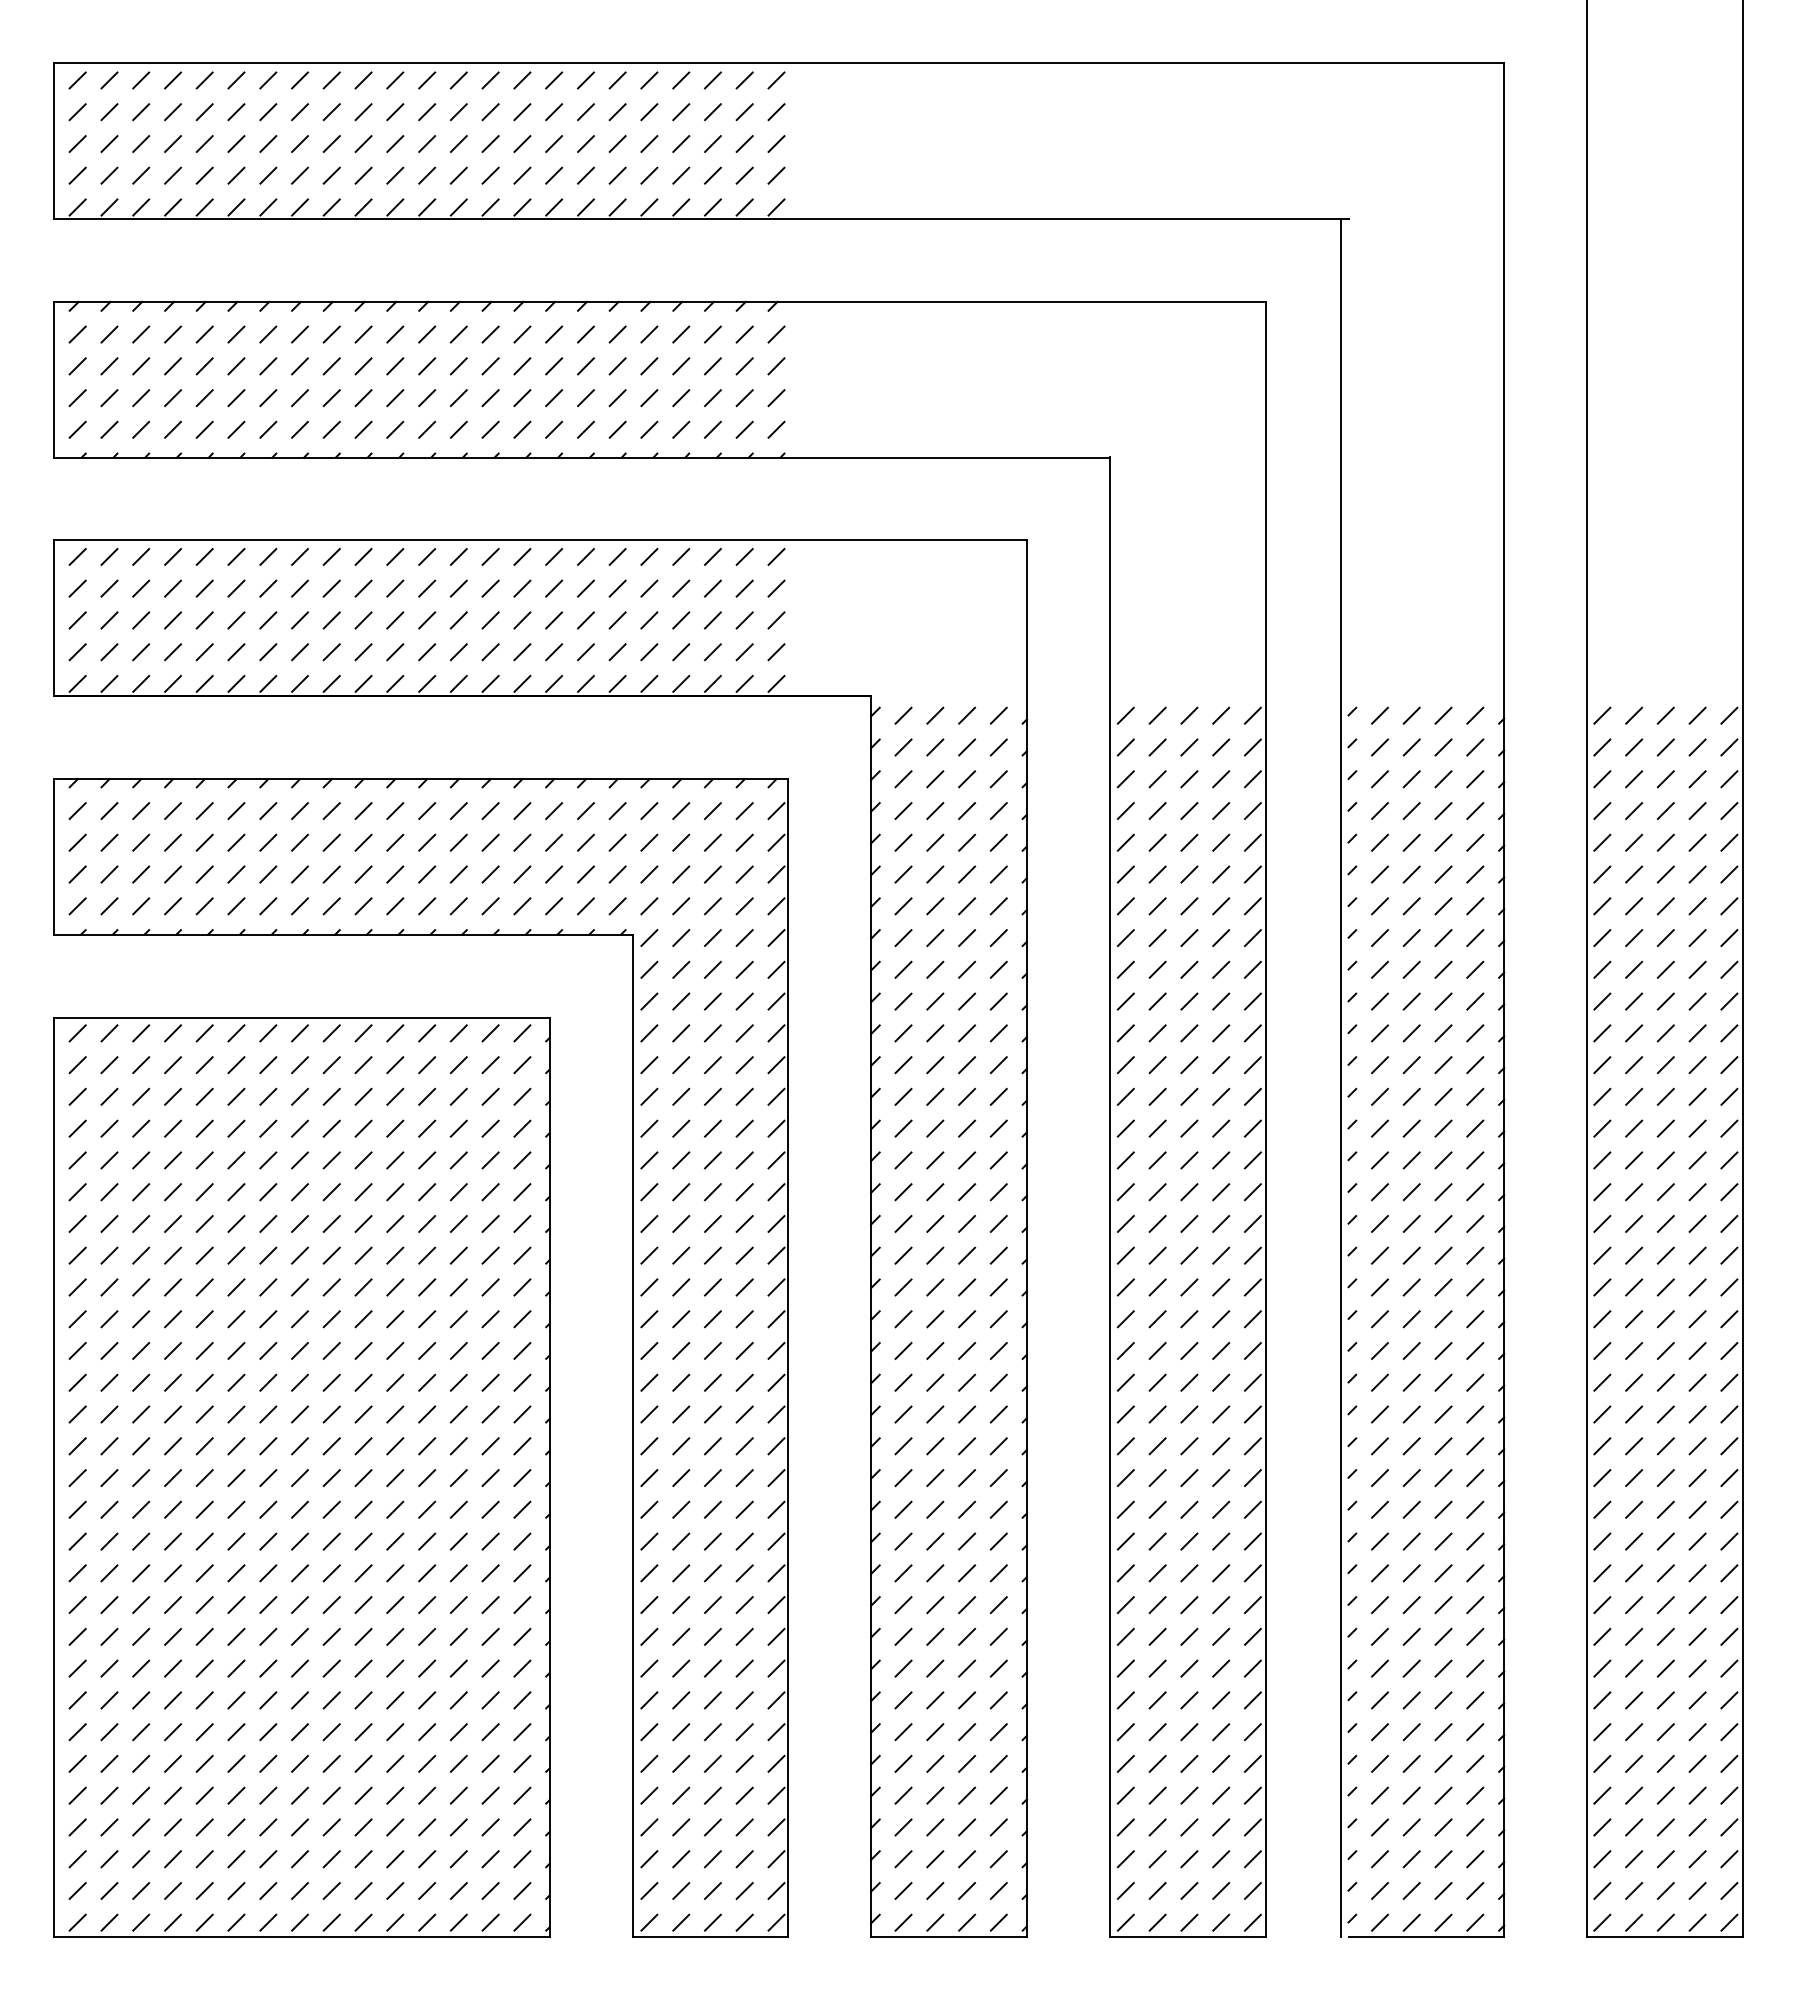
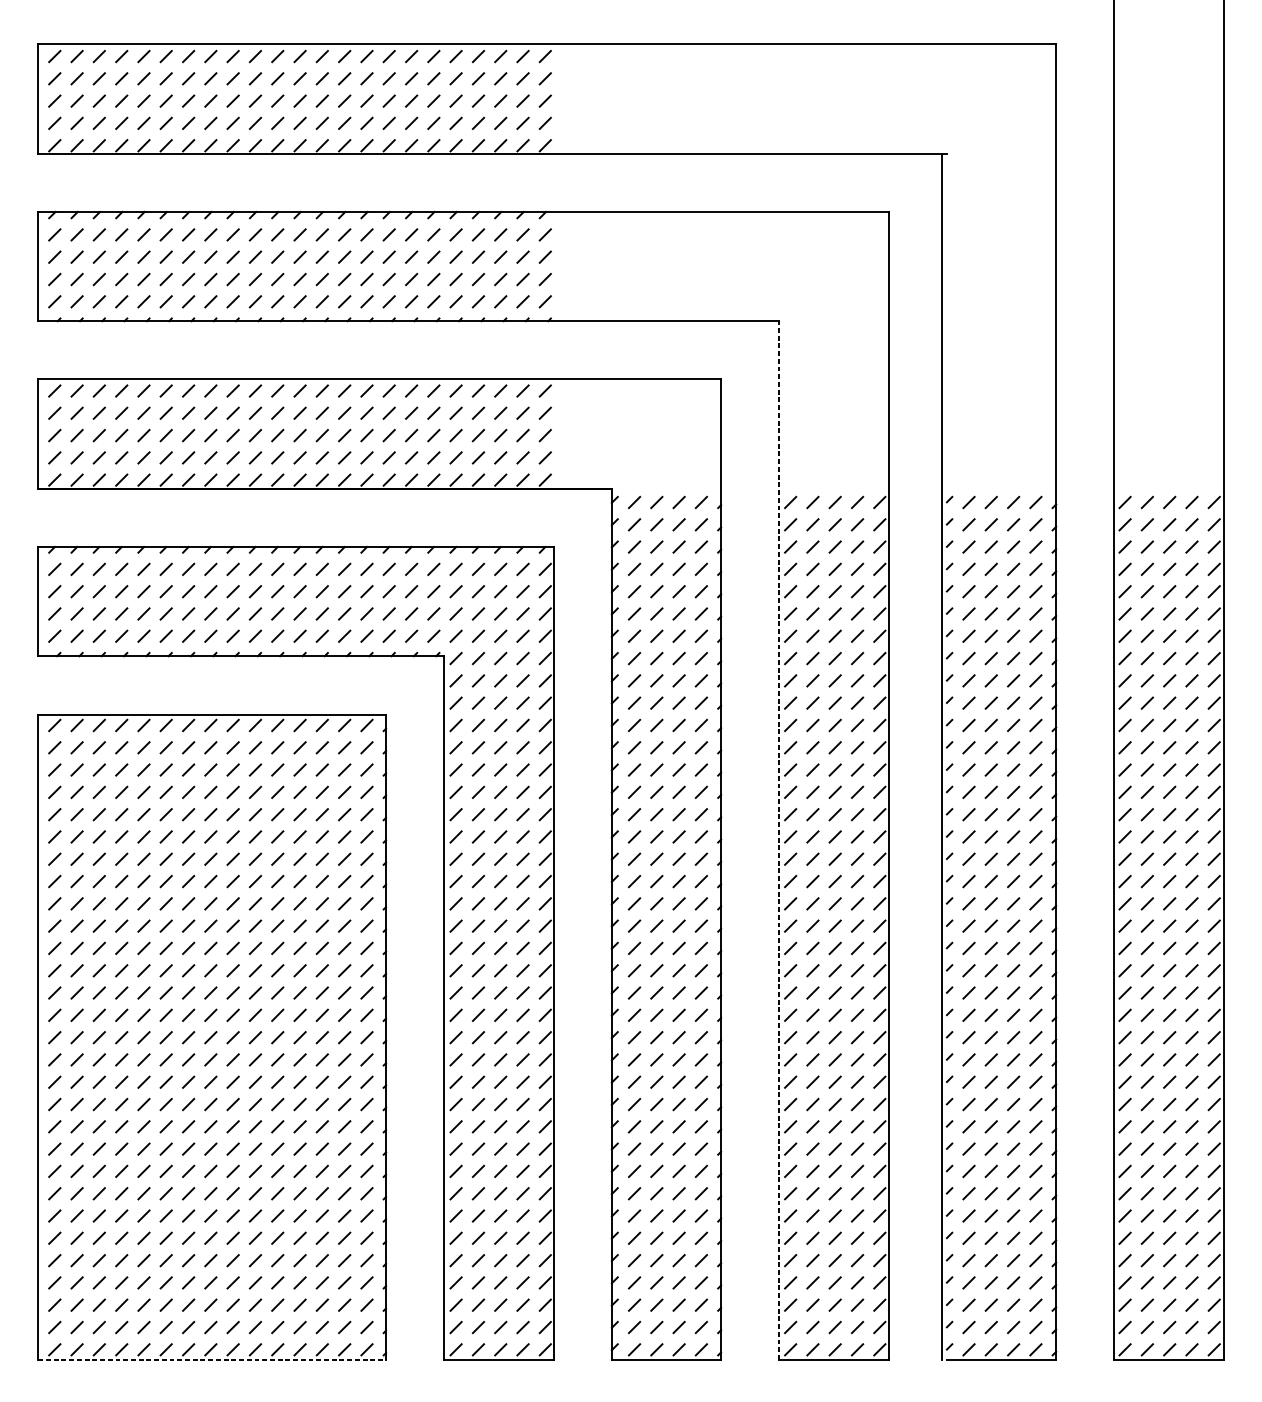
line: (1109, 1197) -> (779, 840), solid -> dashed
line: (301, 1937) -> (211, 1360), solid -> dashed

